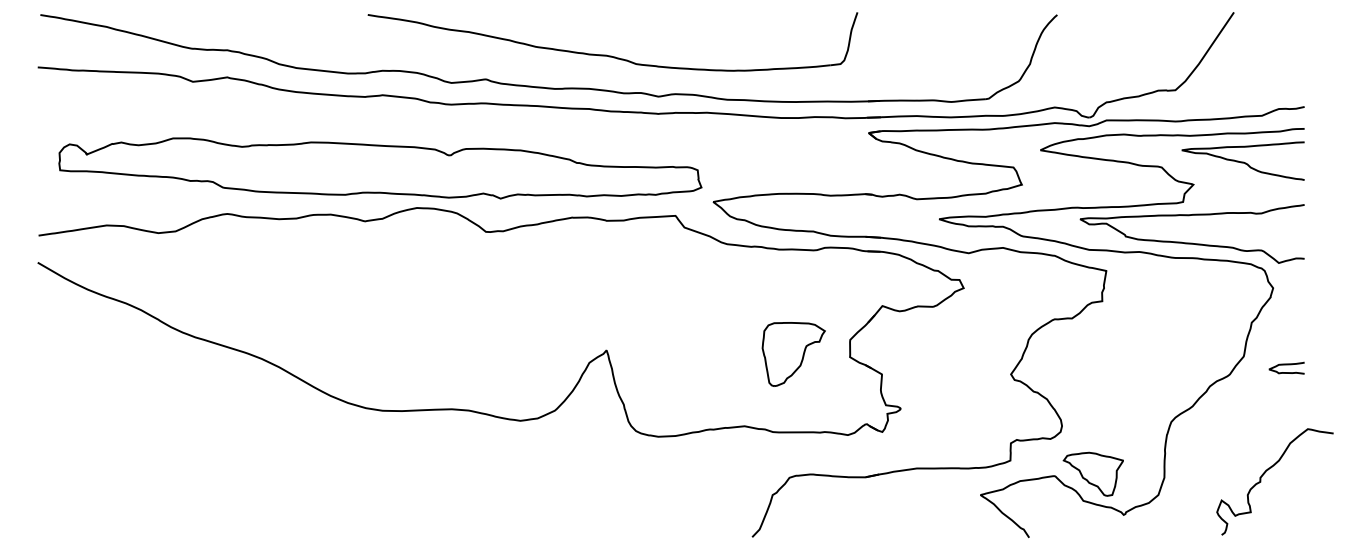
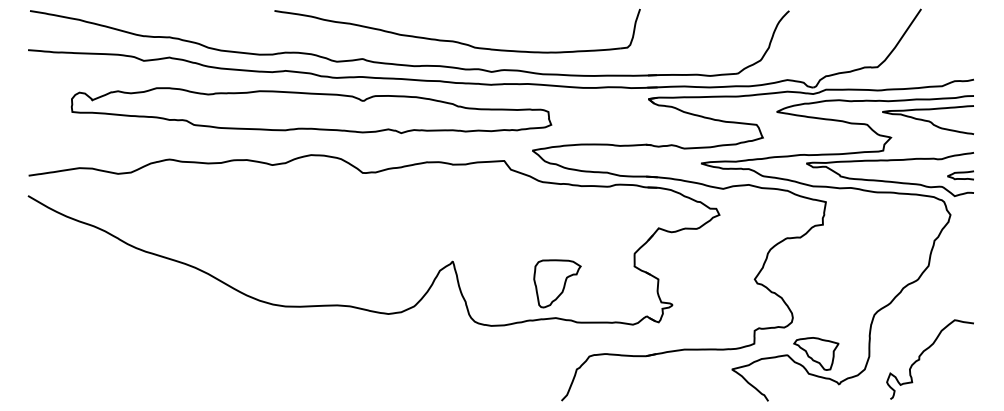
part: (380, 168) -> (311, 110), moved
part: (793, 354) -> (557, 283), moved
curve: (1286, 365) -> (960, 173), moved
curve: (1265, 473) -> (923, 353), moved

